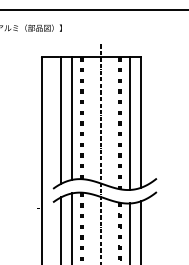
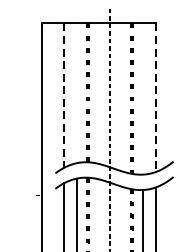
line: (71, 118) -> (76, 93), removed
line: (60, 121) -> (63, 96), solid -> dashed
line: (130, 123) -> (143, 98), removed
line: (141, 123) -> (156, 98), solid -> dashed

